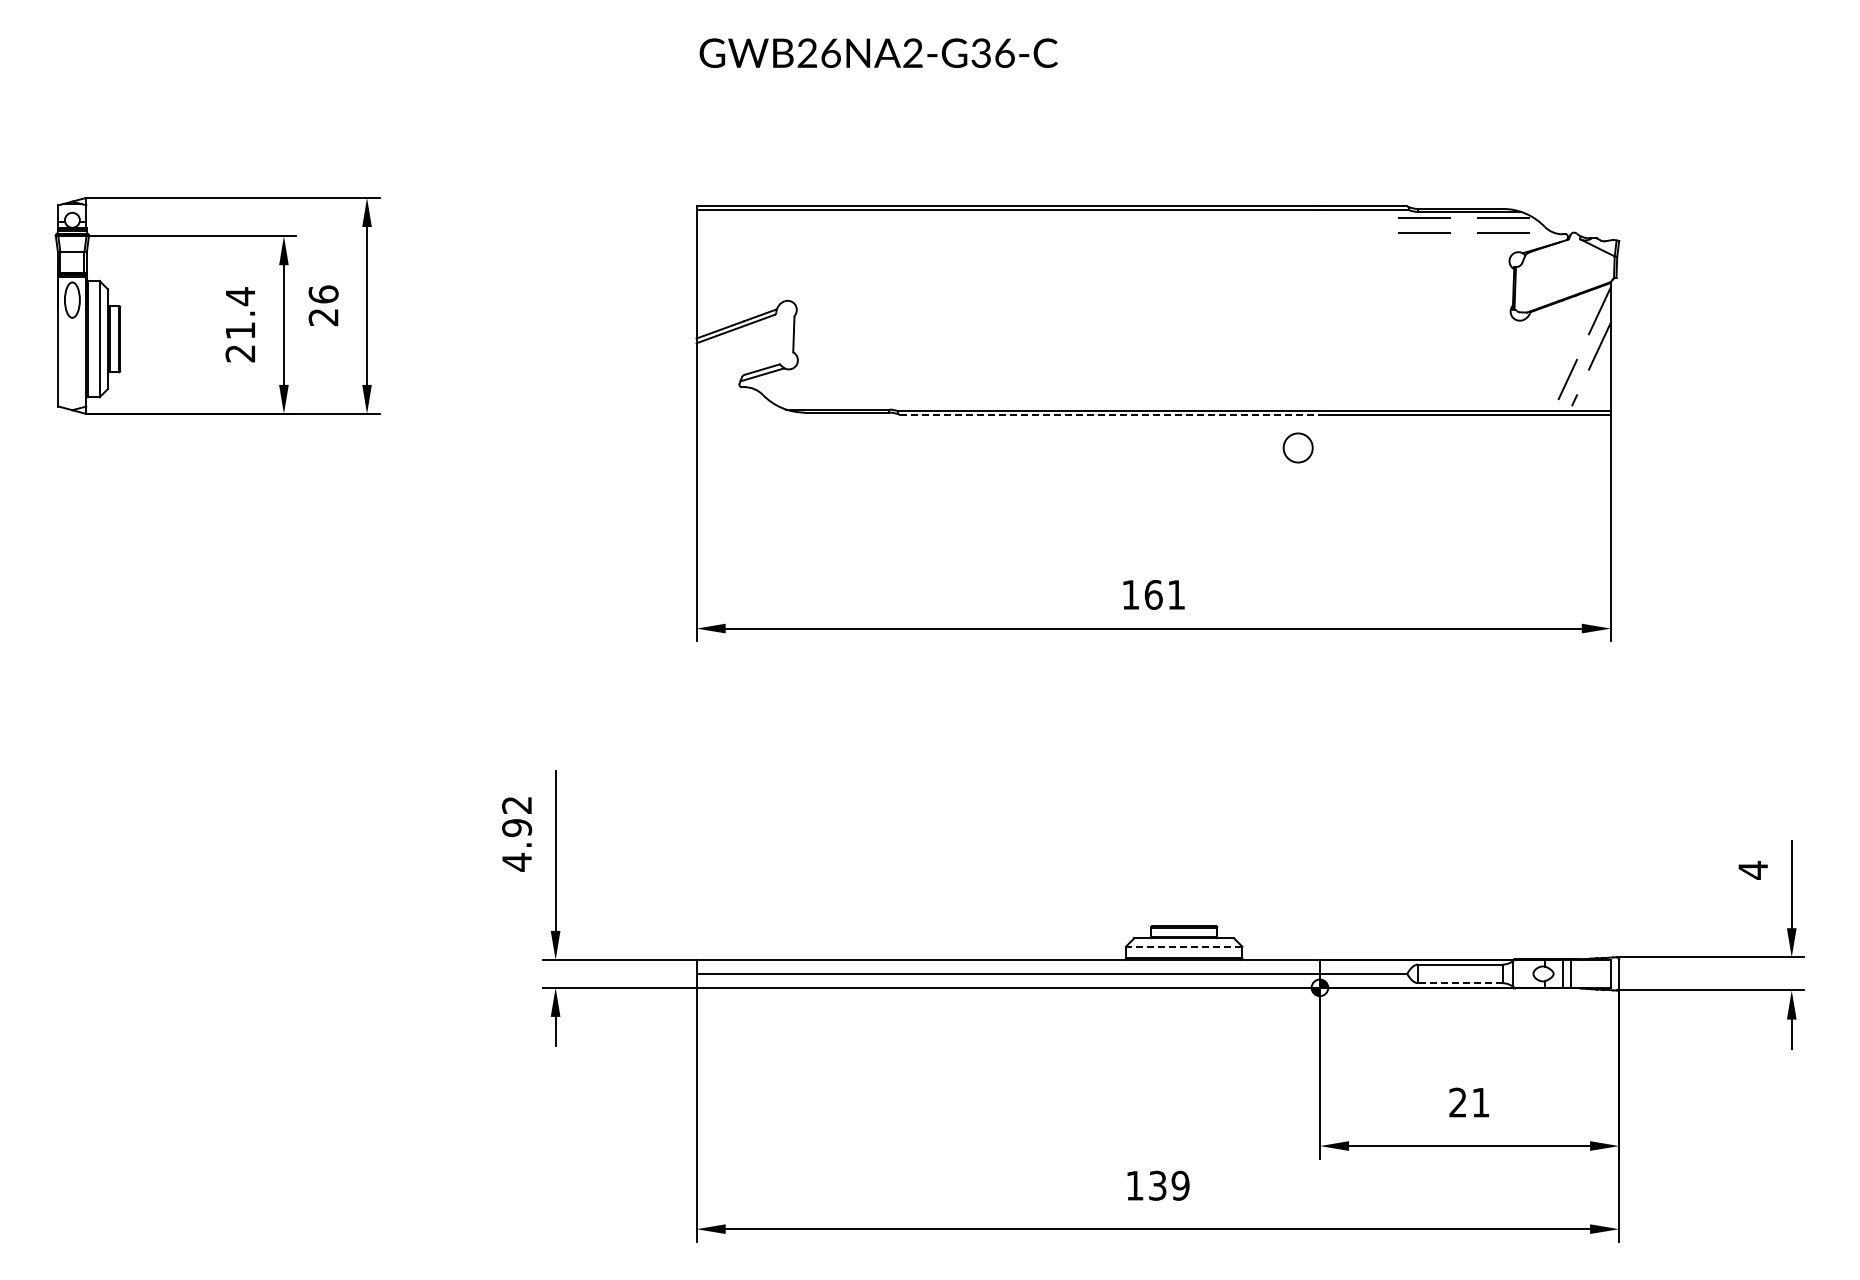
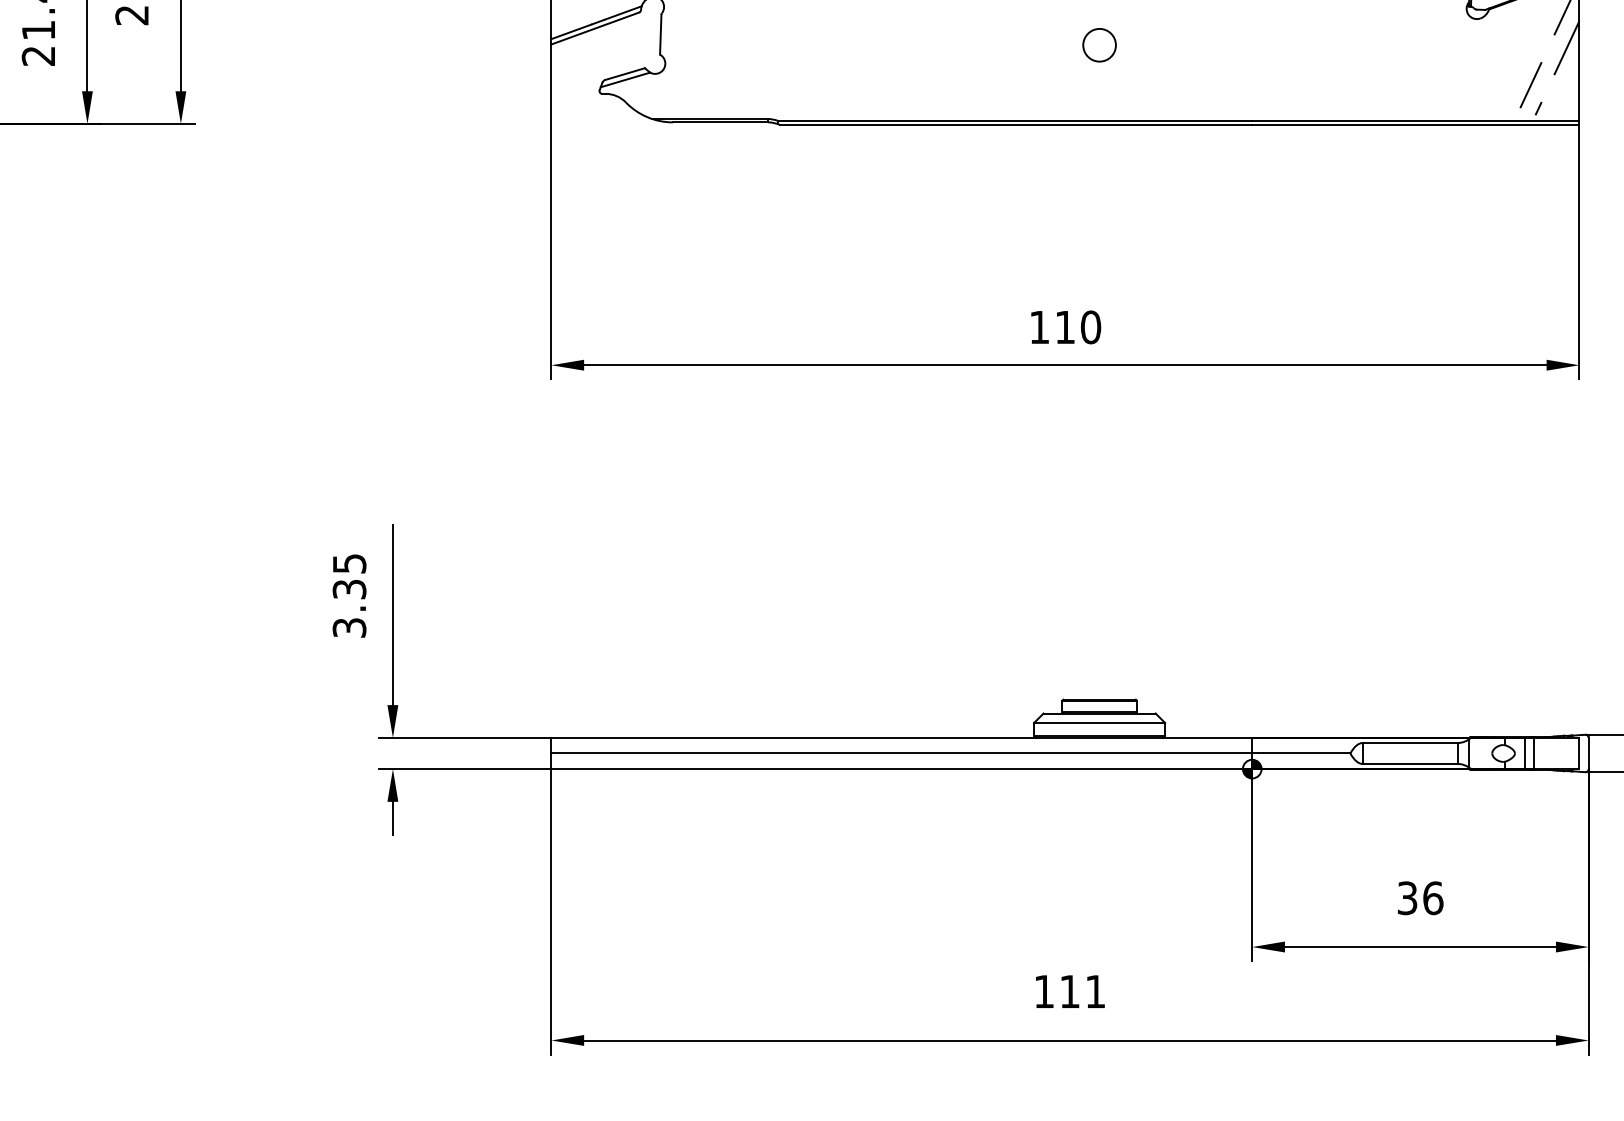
line: (1110, 415) -> (1016, 125), dashed -> solid
circle: (1297, 447) -> (1098, 44), moved
text: (1164, 594) -> (1077, 326), 161 -> 110
text: (517, 834) -> (350, 596), 4.92 -> 3.35
line: (1183, 946) -> (1098, 722), dashed -> solid
line: (1459, 983) -> (1409, 764), dashed -> solid
text: (1469, 1102) -> (1420, 898), 21 -> 36
text: (1169, 1185) -> (1083, 991), 139 -> 111

